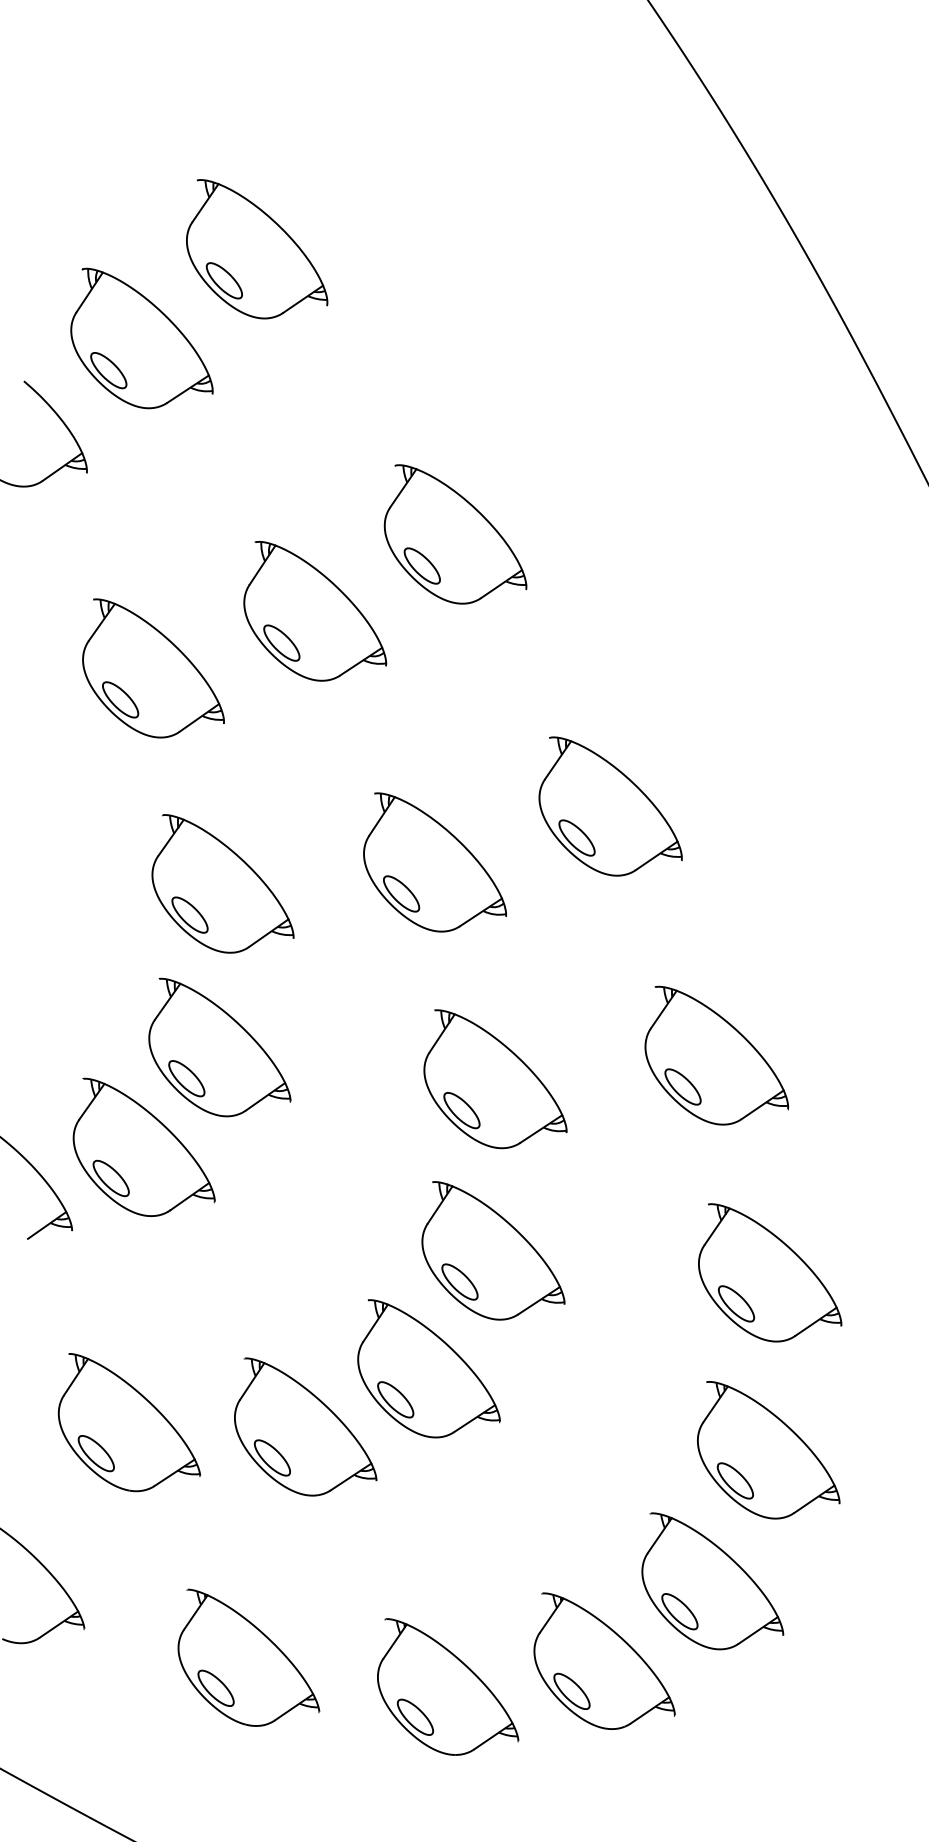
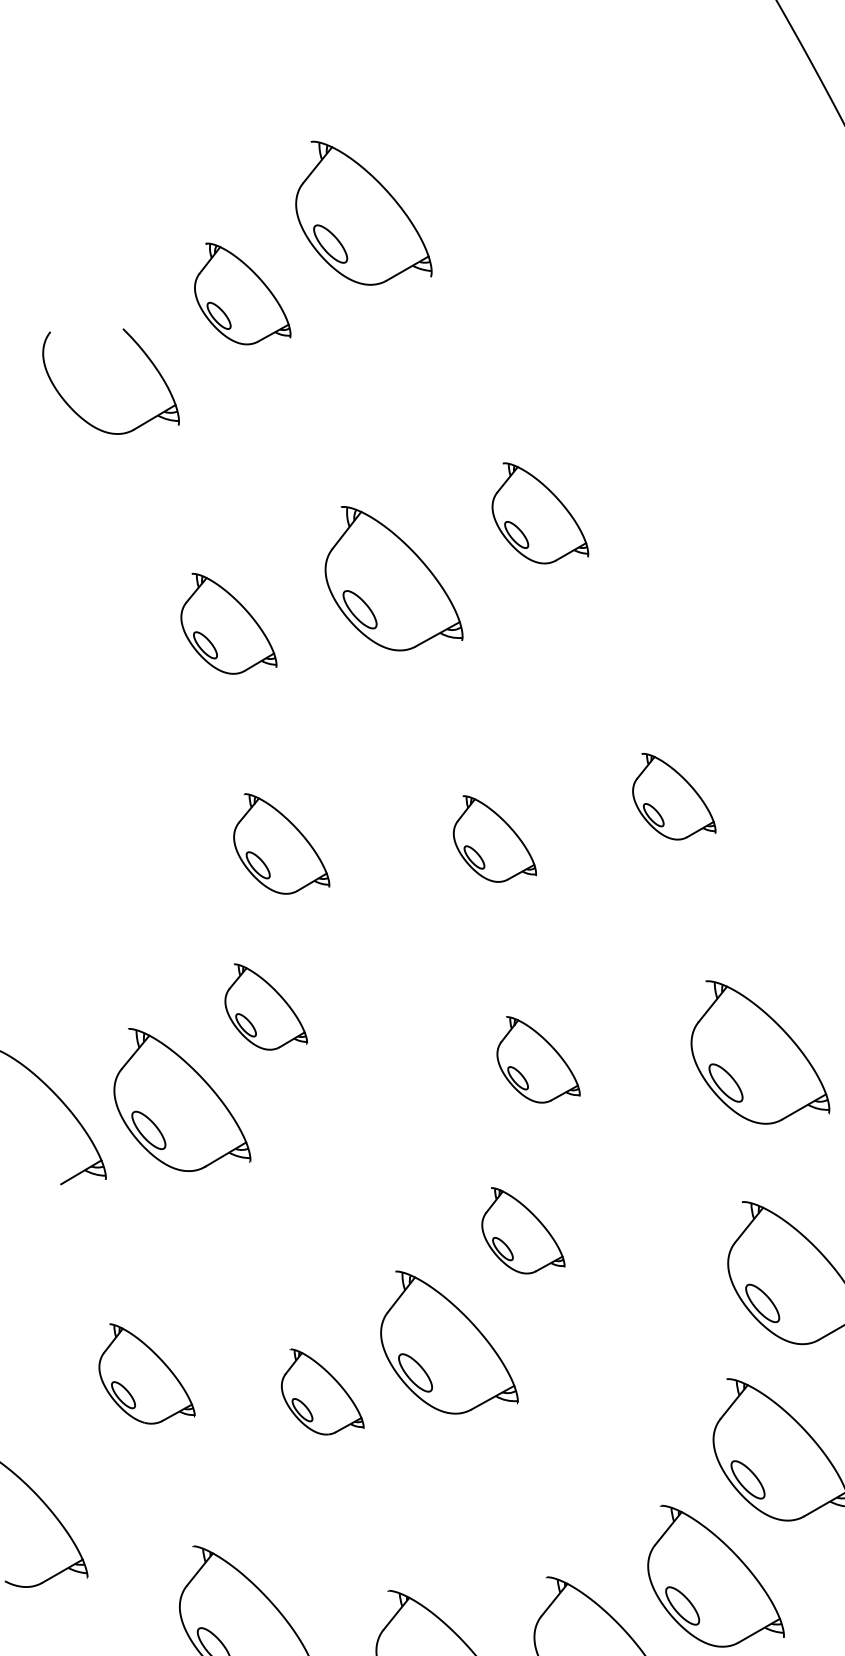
part: (141, 338) -> (243, 295), size x0.7
part: (455, 534) -> (541, 514), size x0.7
part: (153, 668) -> (230, 625), size x0.7
part: (610, 806) -> (675, 797), size x0.6
part: (434, 862) -> (495, 840), size x0.6
part: (222, 883) -> (282, 844), size x0.7
part: (219, 1047) -> (266, 1008), size x0.6
part: (495, 1079) -> (539, 1061), size x0.6
part: (493, 1250) -> (524, 1231), size x0.6
part: (129, 1422) -> (148, 1375), size x0.7
part: (305, 1426) -> (323, 1392), size x0.6

